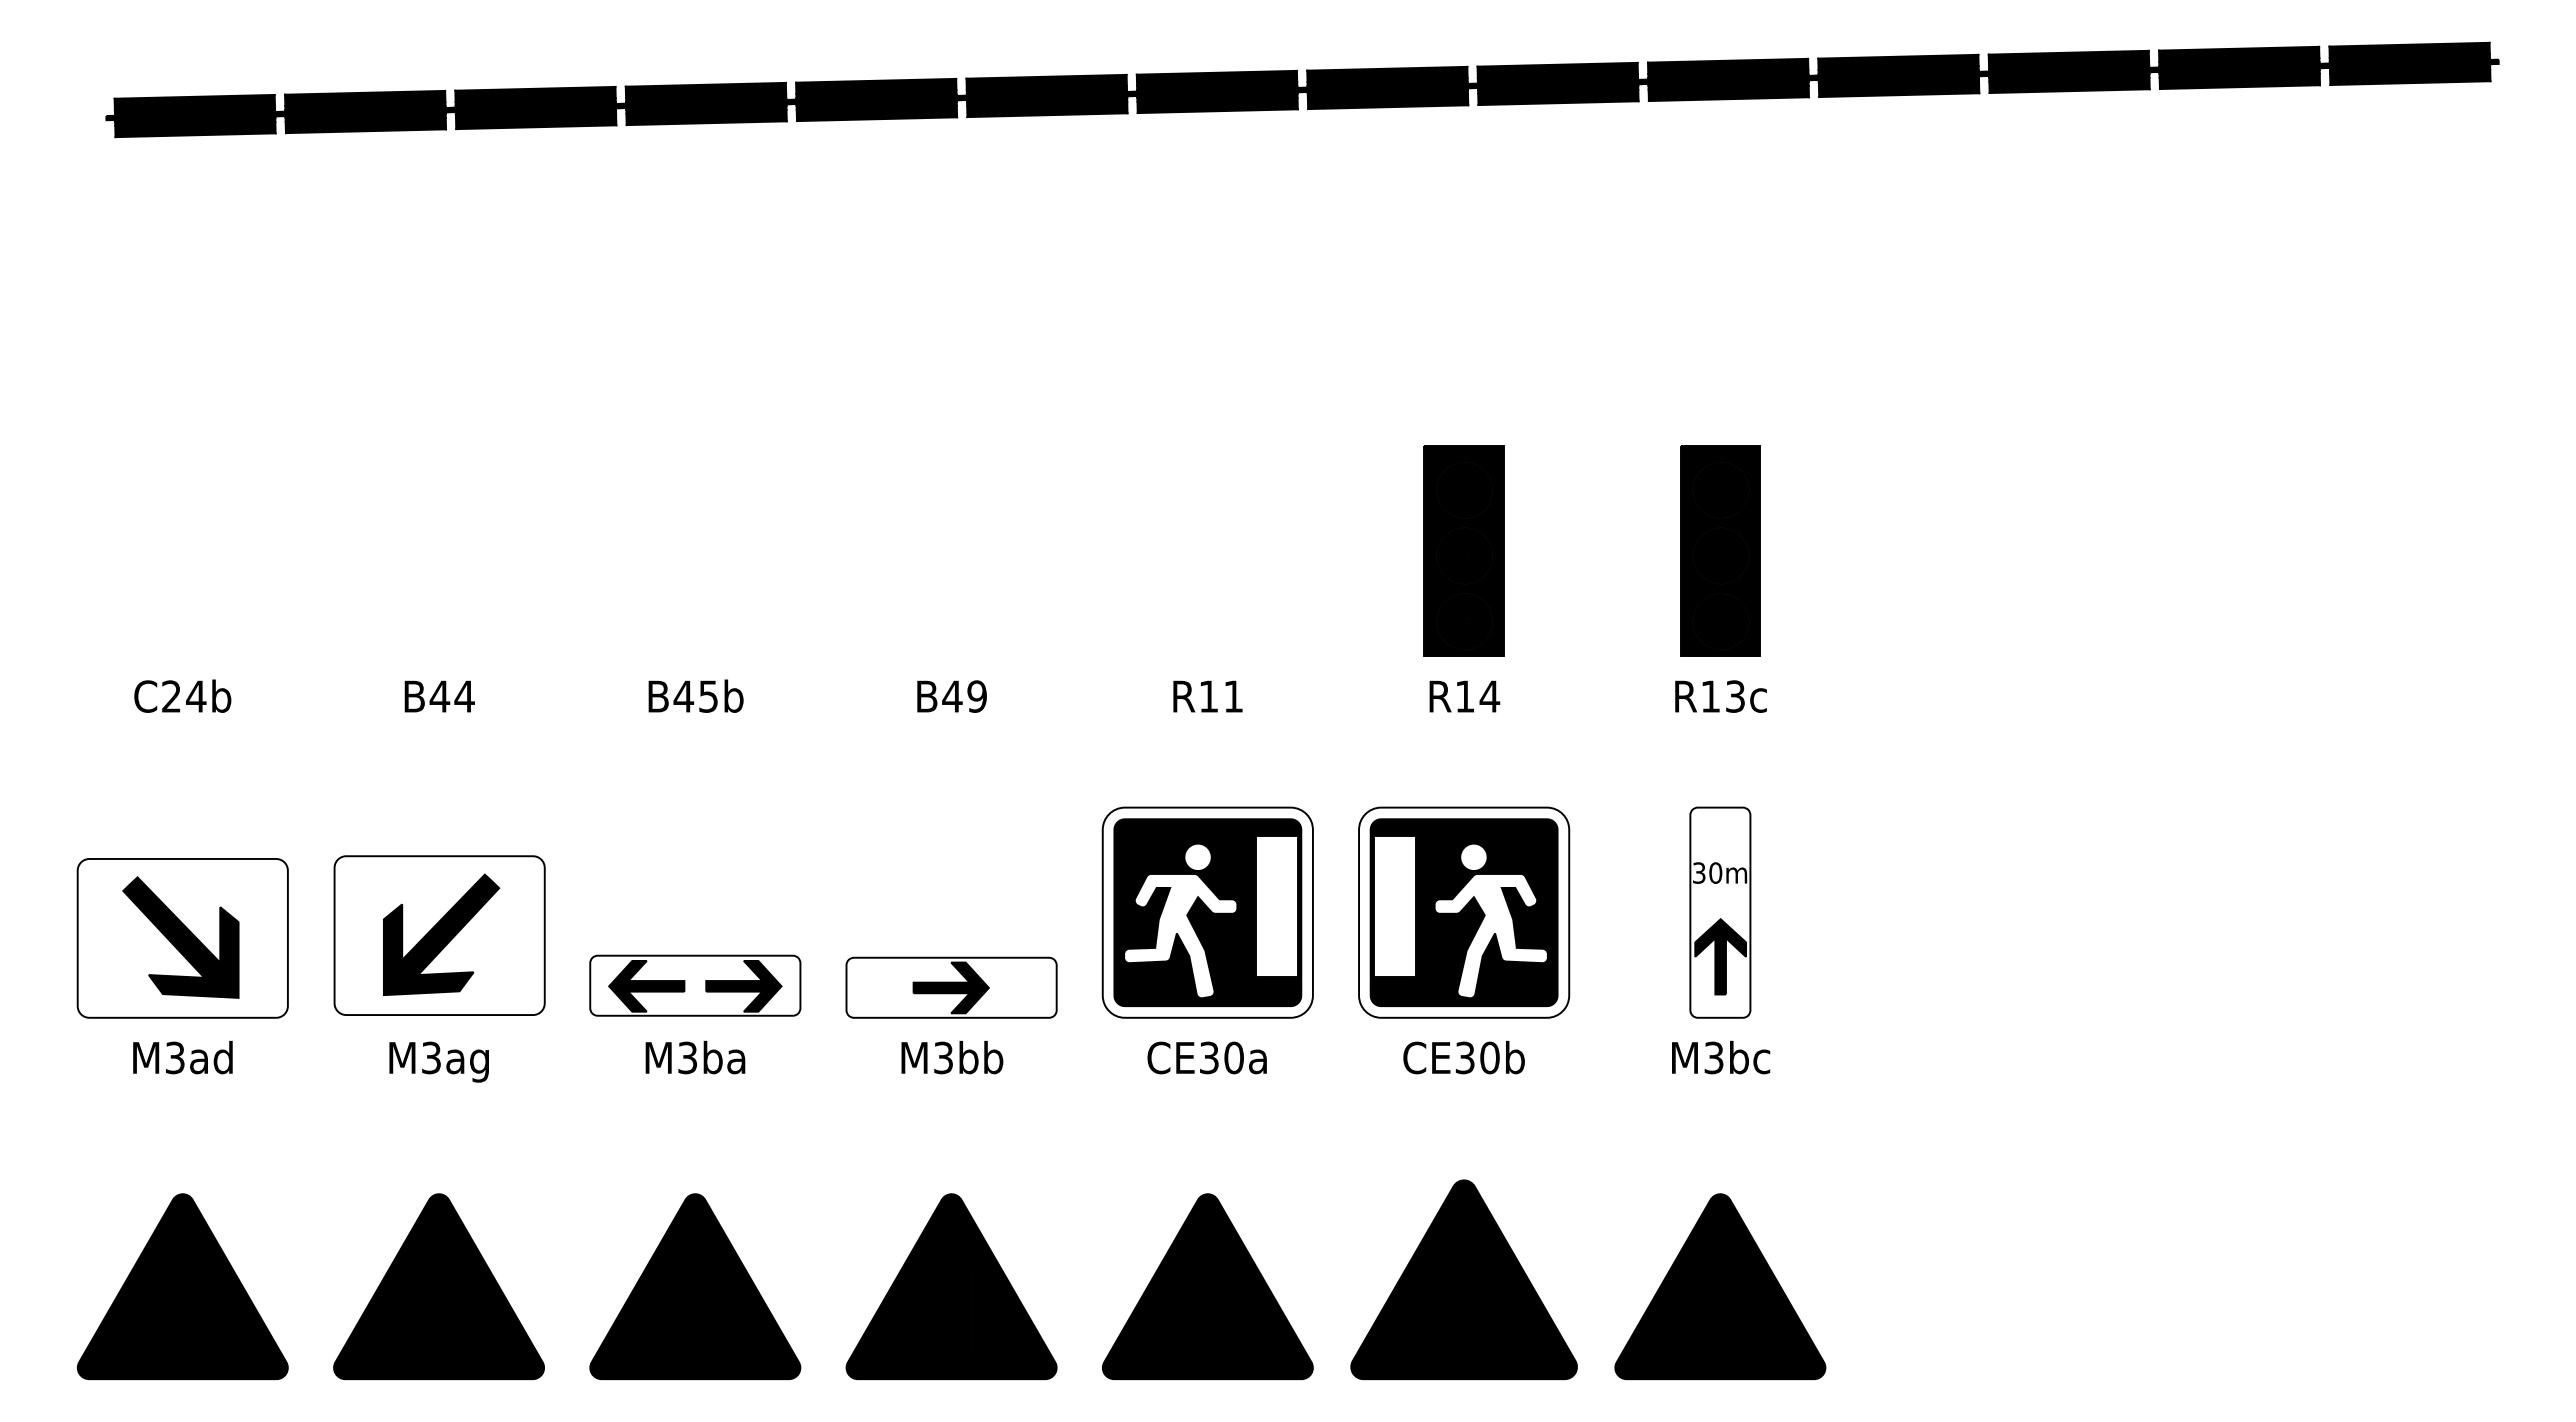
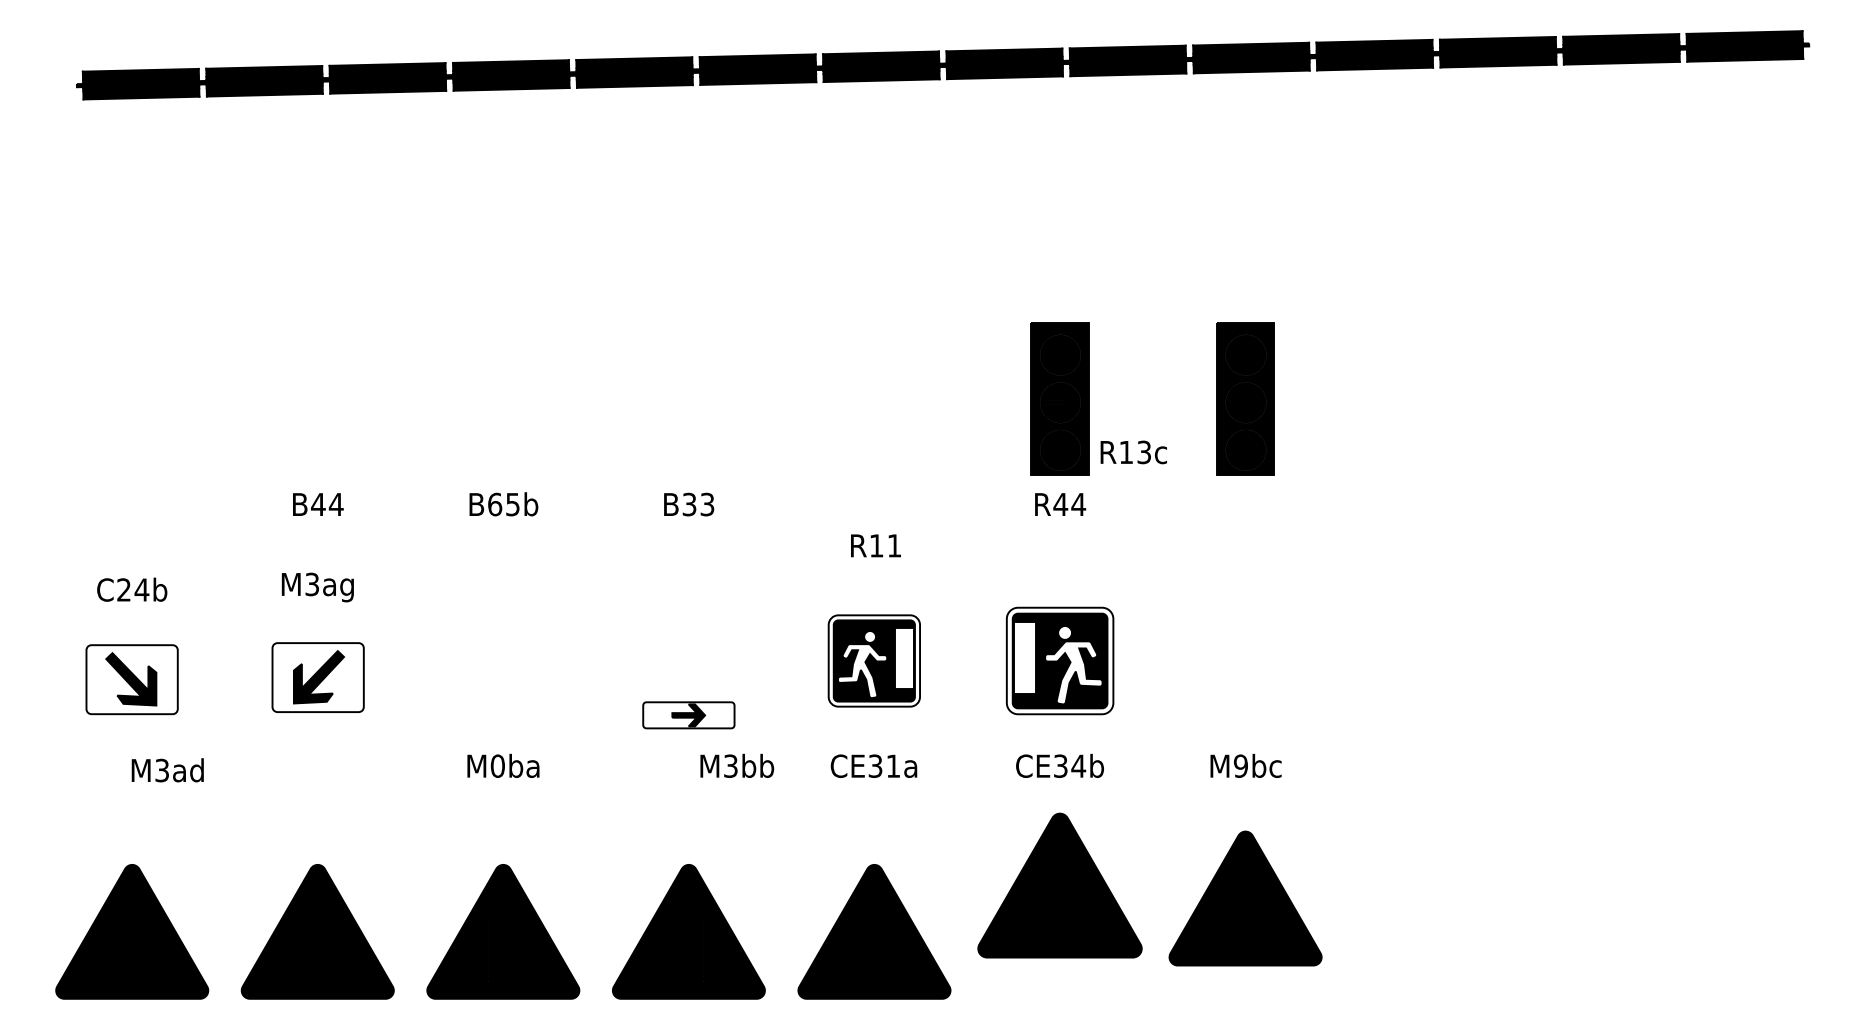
text: (182, 695) -> (132, 589), moved
text: (683, 696) -> (494, 504), B45b -> B65b
text: (964, 696) -> (698, 504), B49 -> B33
text: (1207, 696) -> (875, 545), moved
text: (1464, 696) -> (1060, 504), R14 -> R44
text: (1720, 696) -> (1133, 452), moved
part: (1207, 912) -> (874, 660), size x0.6
part: (1464, 912) -> (1060, 660), size x0.7
part: (1720, 912) -> (1245, 660), removed
part: (439, 935) -> (318, 677), size x0.6
part: (182, 938) -> (132, 679), size x0.6
part: (695, 985) -> (503, 713), removed
part: (951, 987) -> (688, 715), size x0.6
text: (182, 1057) -> (167, 770), moved
text: (687, 1057) -> (497, 765), M3ba -> M0ba
text: (952, 1057) -> (737, 765), moved
text: (1233, 1057) -> (893, 765), CE30a -> CE31a
text: (1489, 1057) -> (1078, 765), CE30b -> CE34b
text: (1713, 1057) -> (1240, 765), M3bc -> M9bc
text: (438, 1061) -> (317, 587), moved
part: (1463, 1279) -> (1059, 885), moved
part: (1720, 1286) -> (1245, 898), moved

